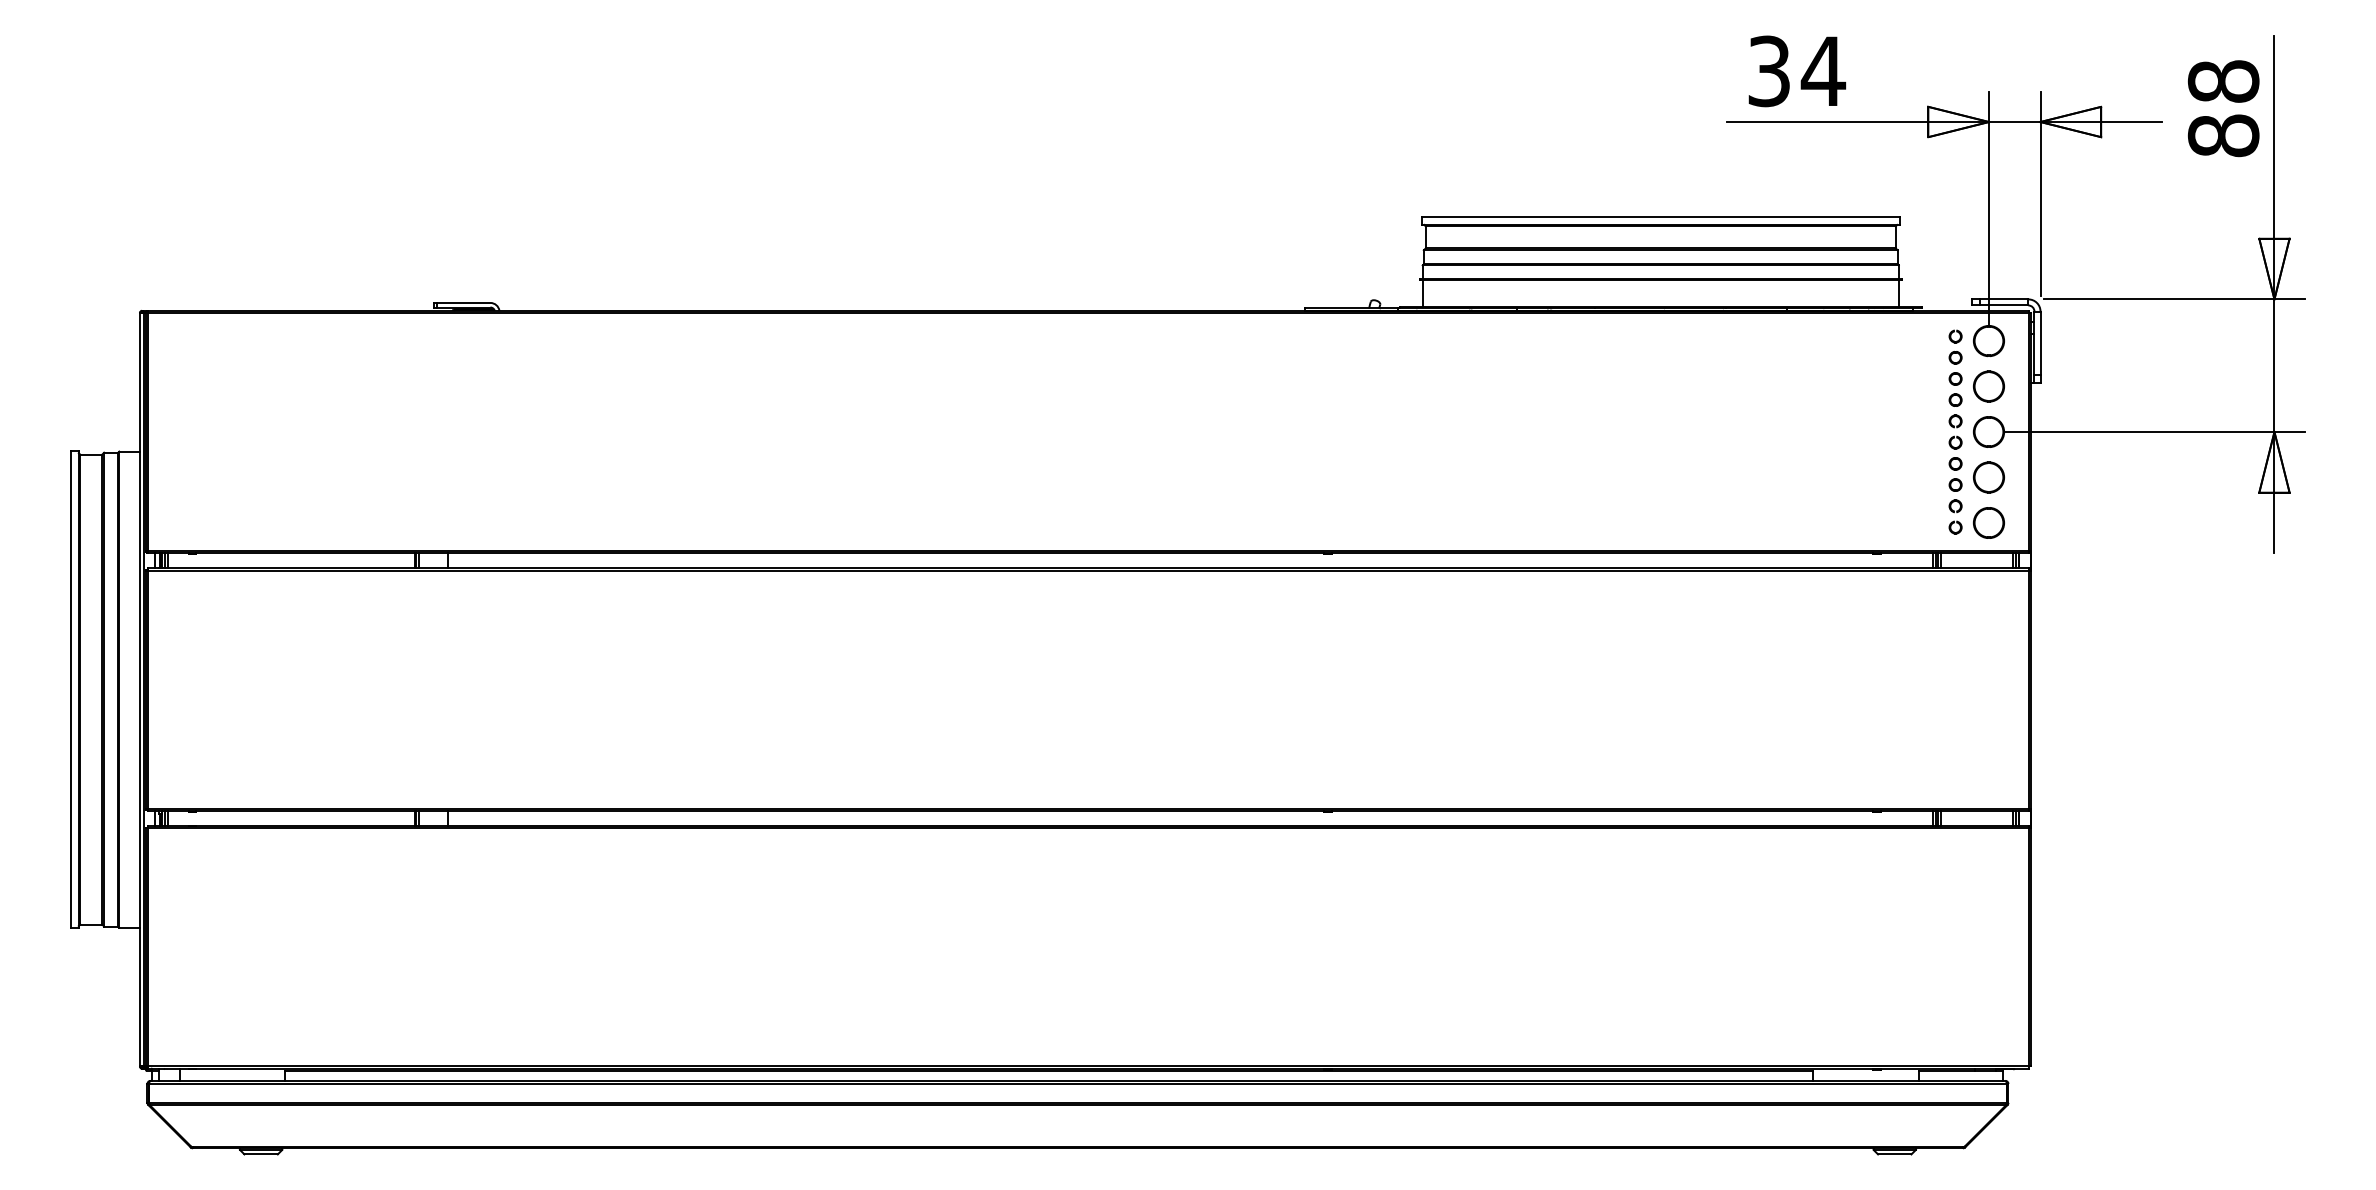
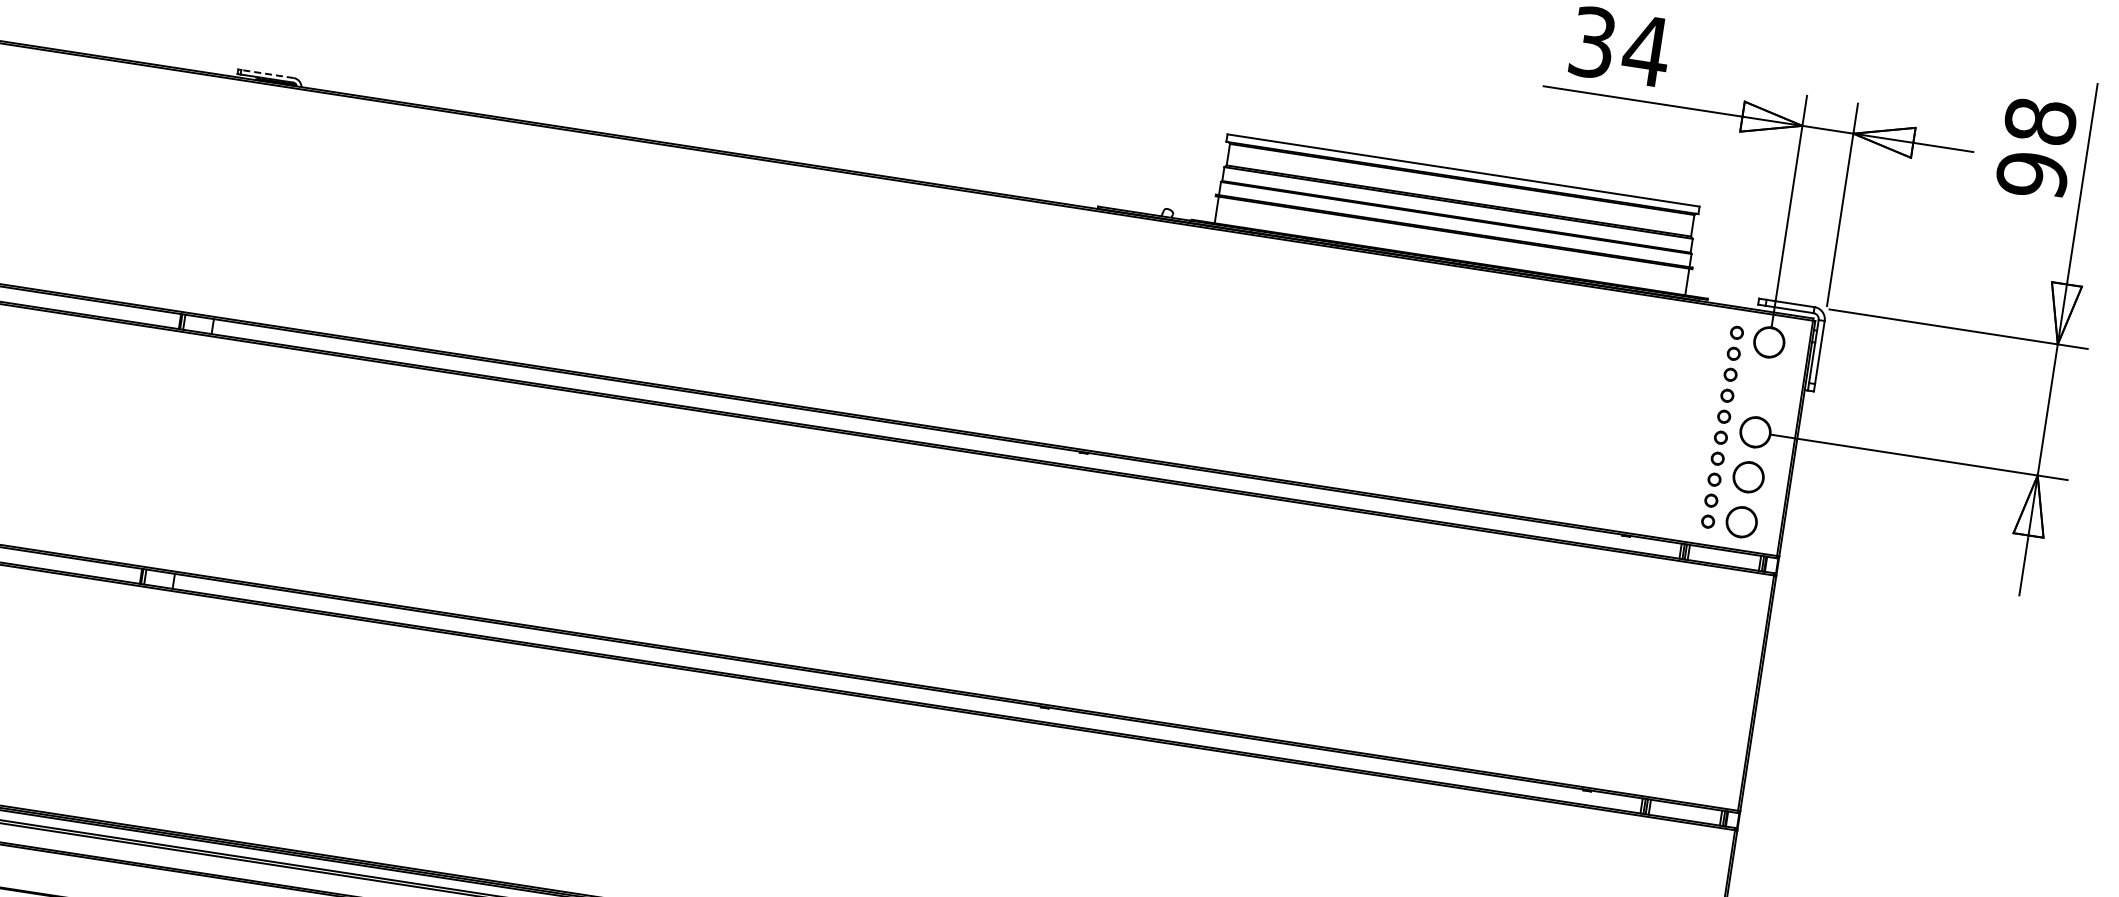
text: (2223, 135) -> (2032, 174), 88 -> 98
line: (463, 302) -> (267, 73), solid -> dashed
part: (1988, 386) -> (1761, 387), removed

